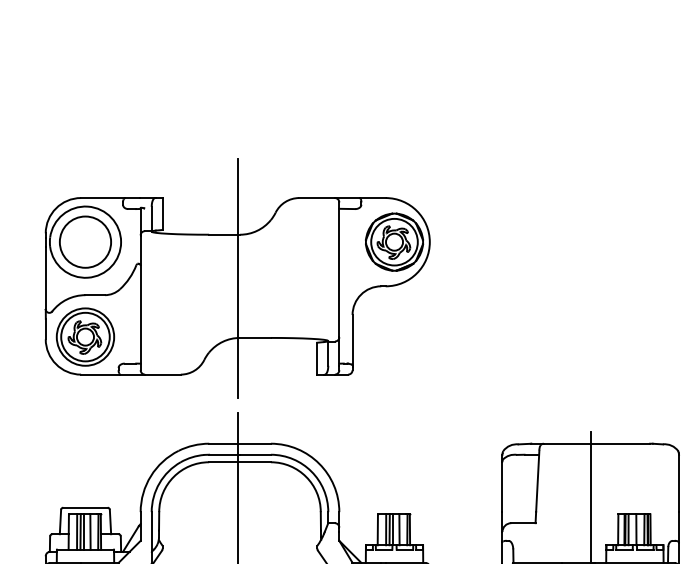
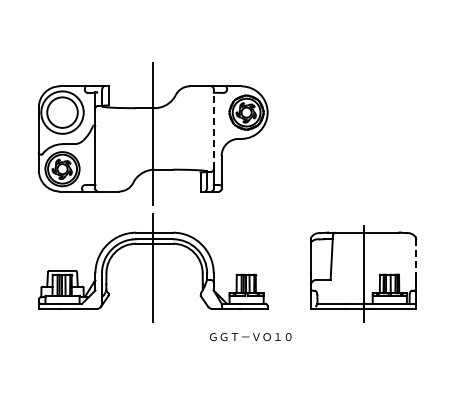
line: (338, 268) -> (213, 128), solid -> dashed
line: (679, 483) -> (416, 256), solid -> dashed

